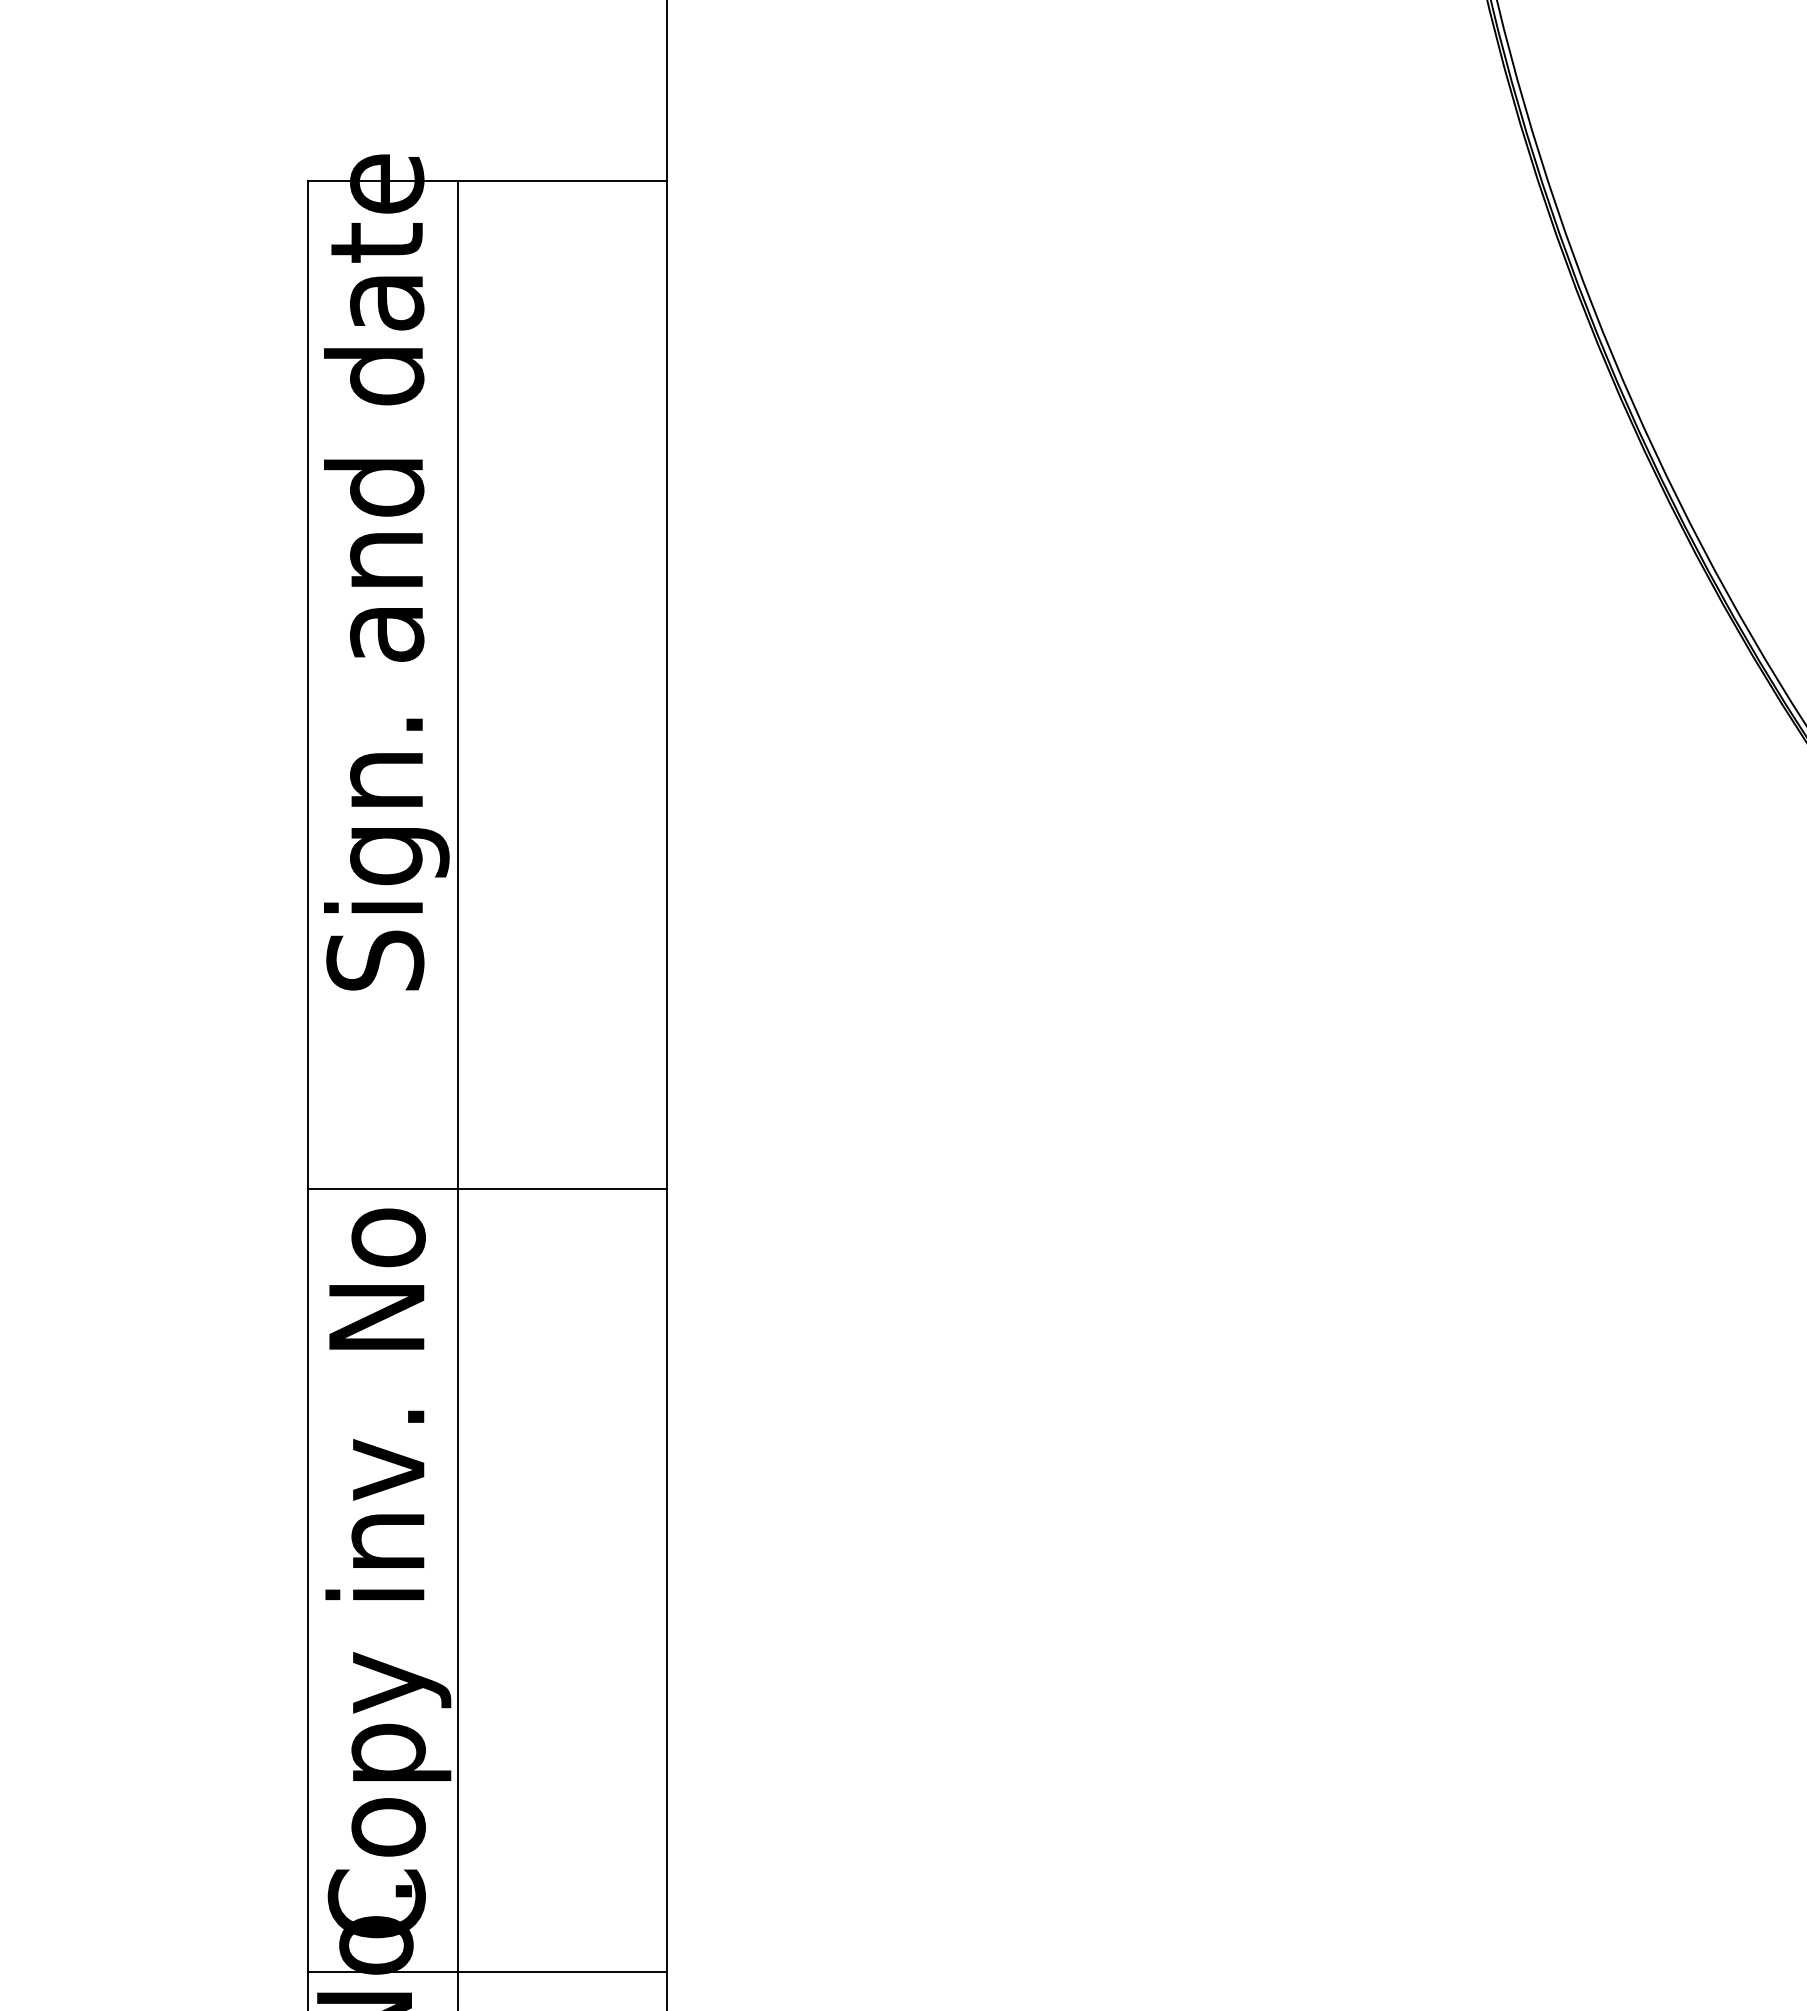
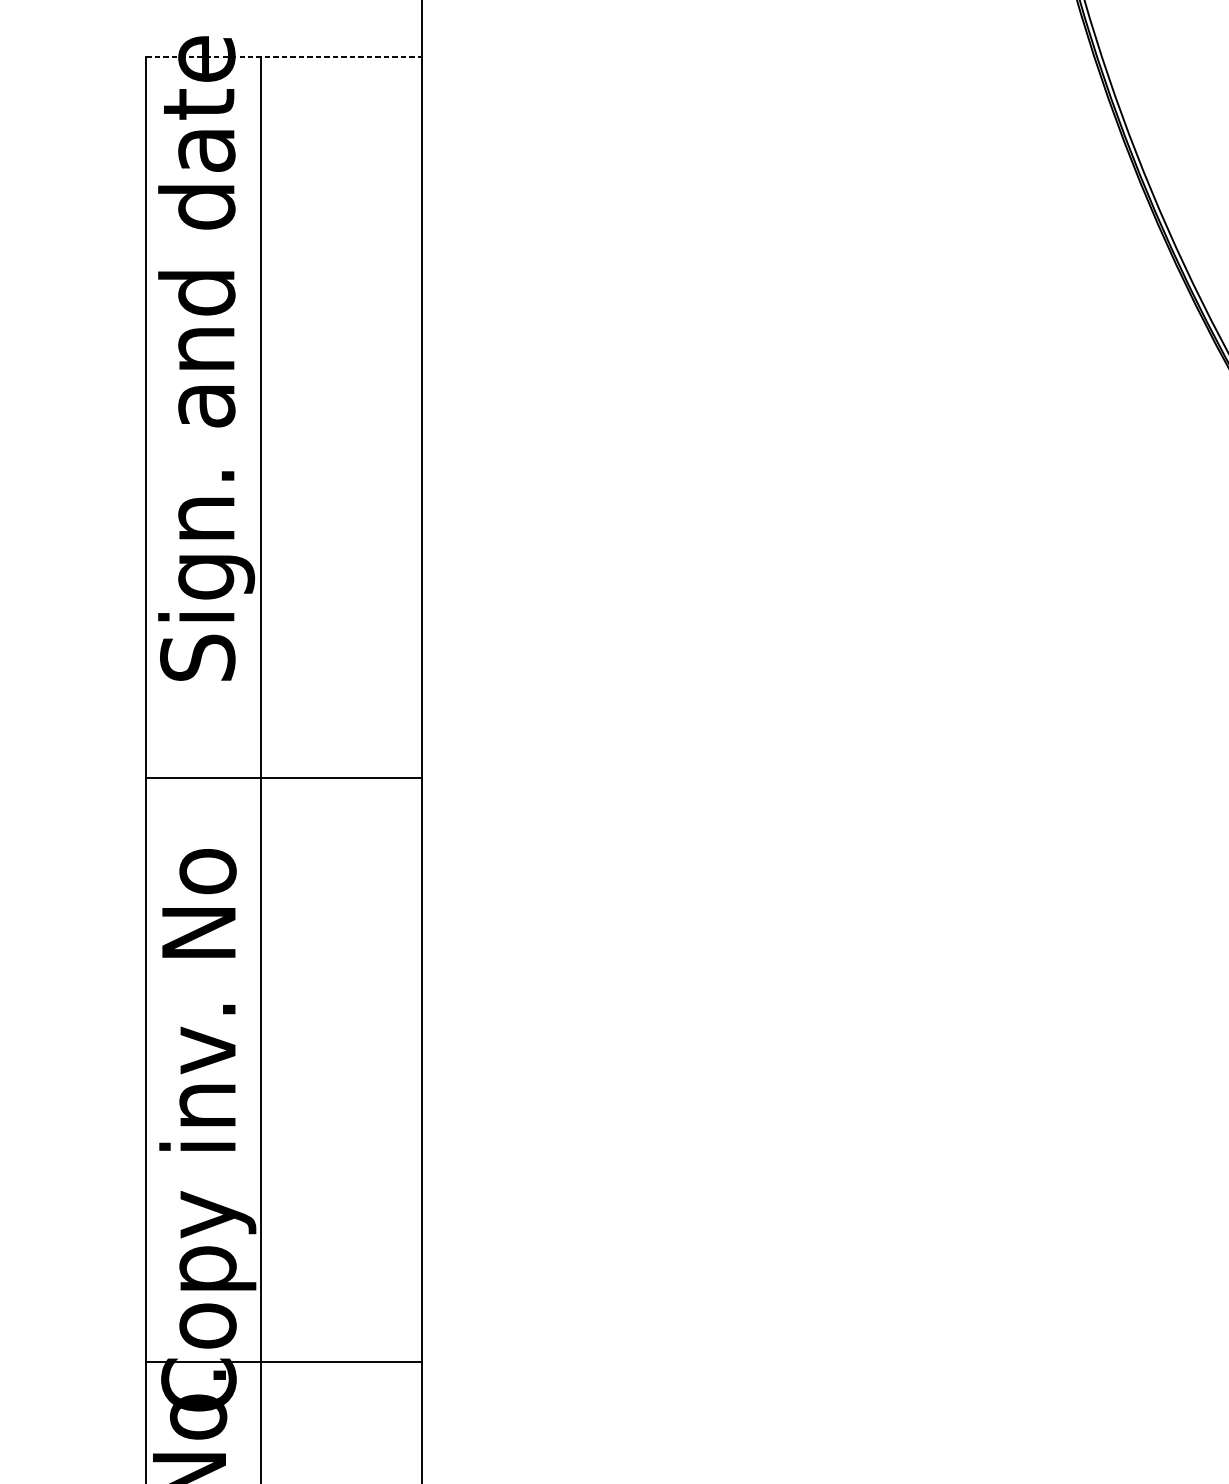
line: (488, 181) -> (285, 57), solid -> dashed
line: (487, 1189) -> (284, 777), moved
line: (487, 1971) -> (284, 1362), moved

